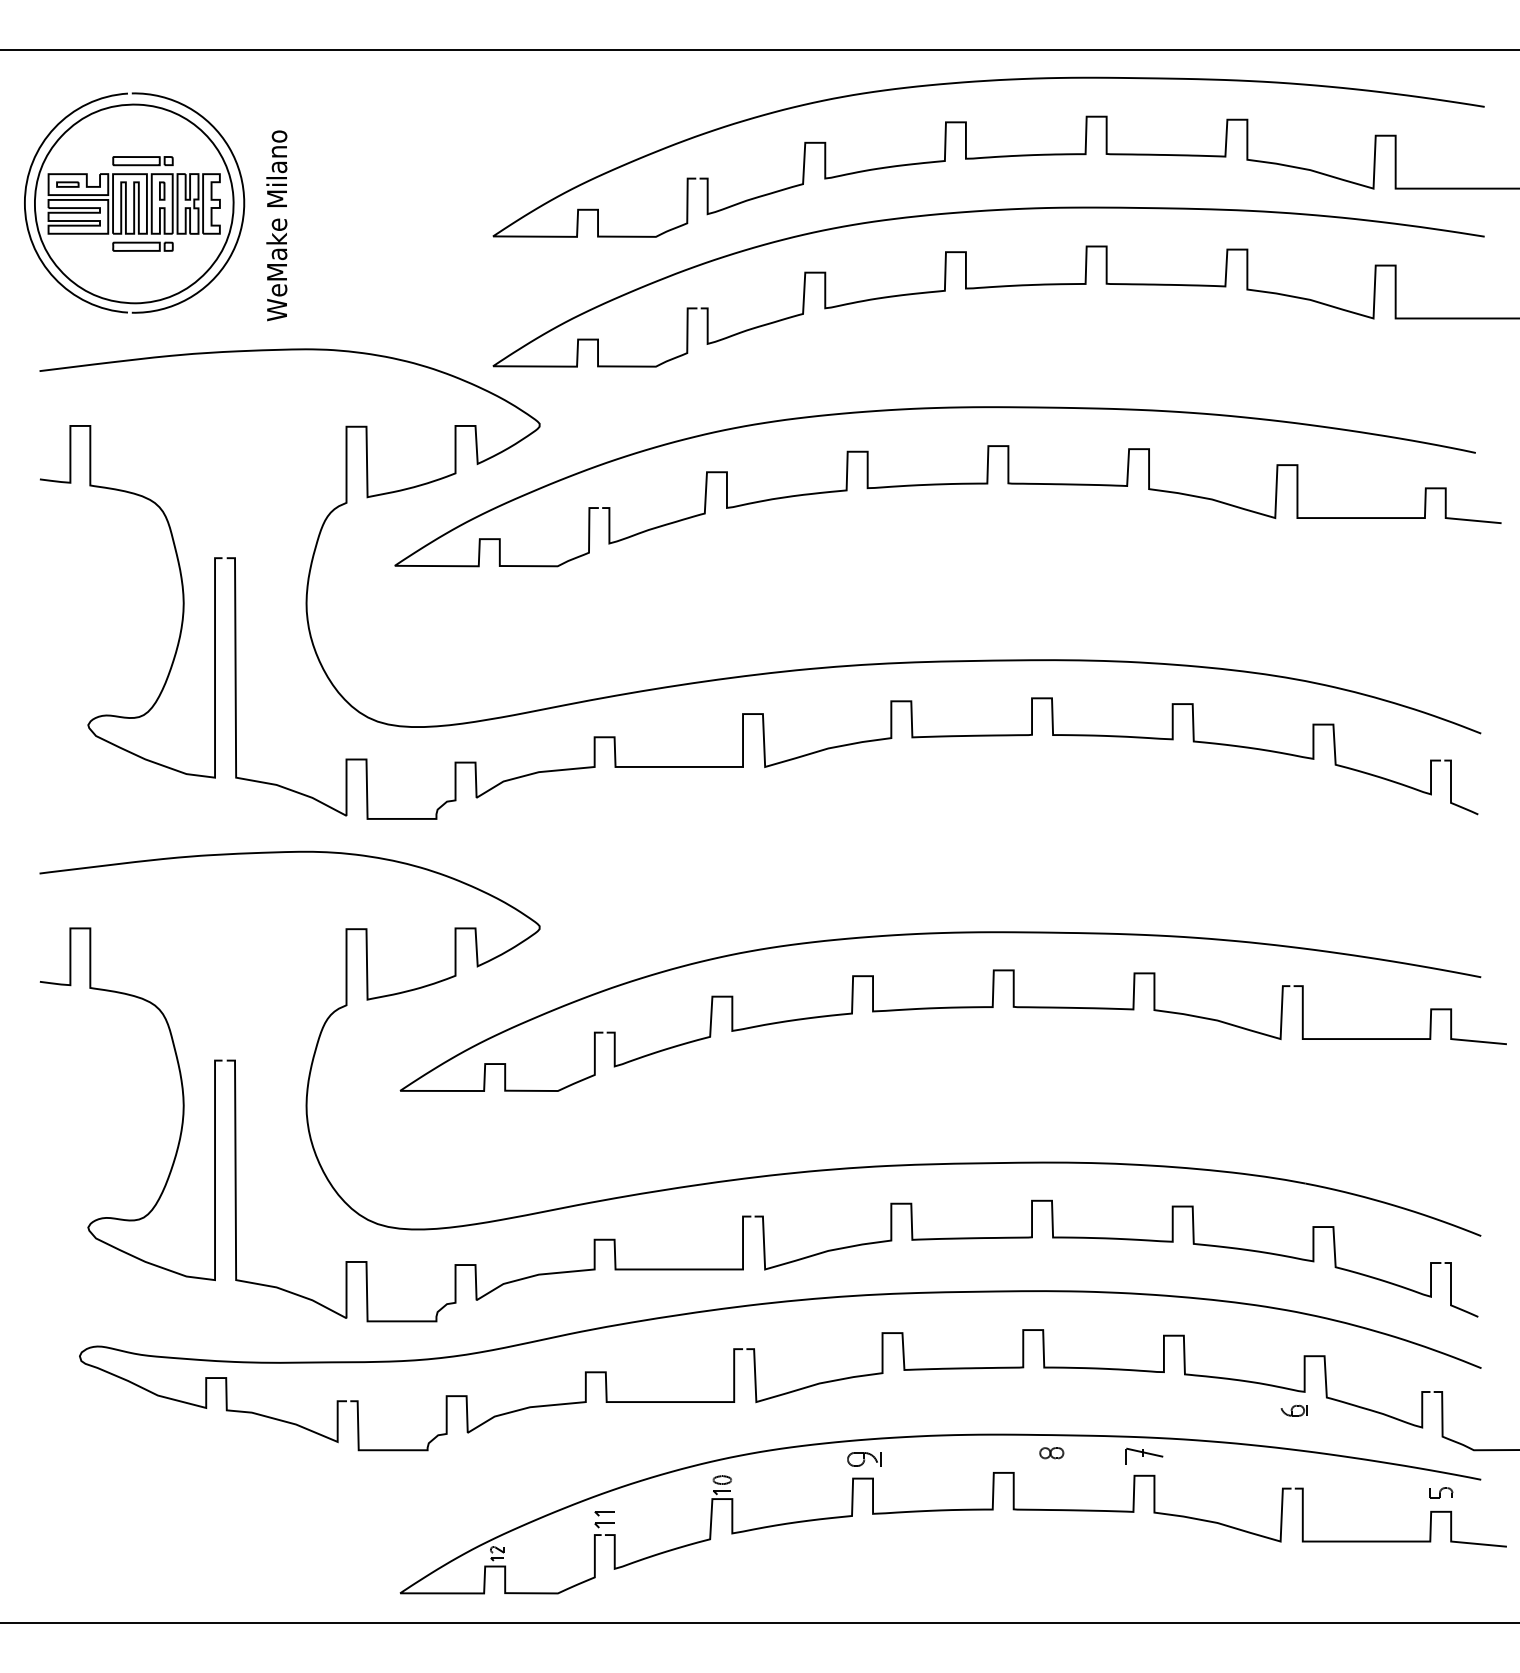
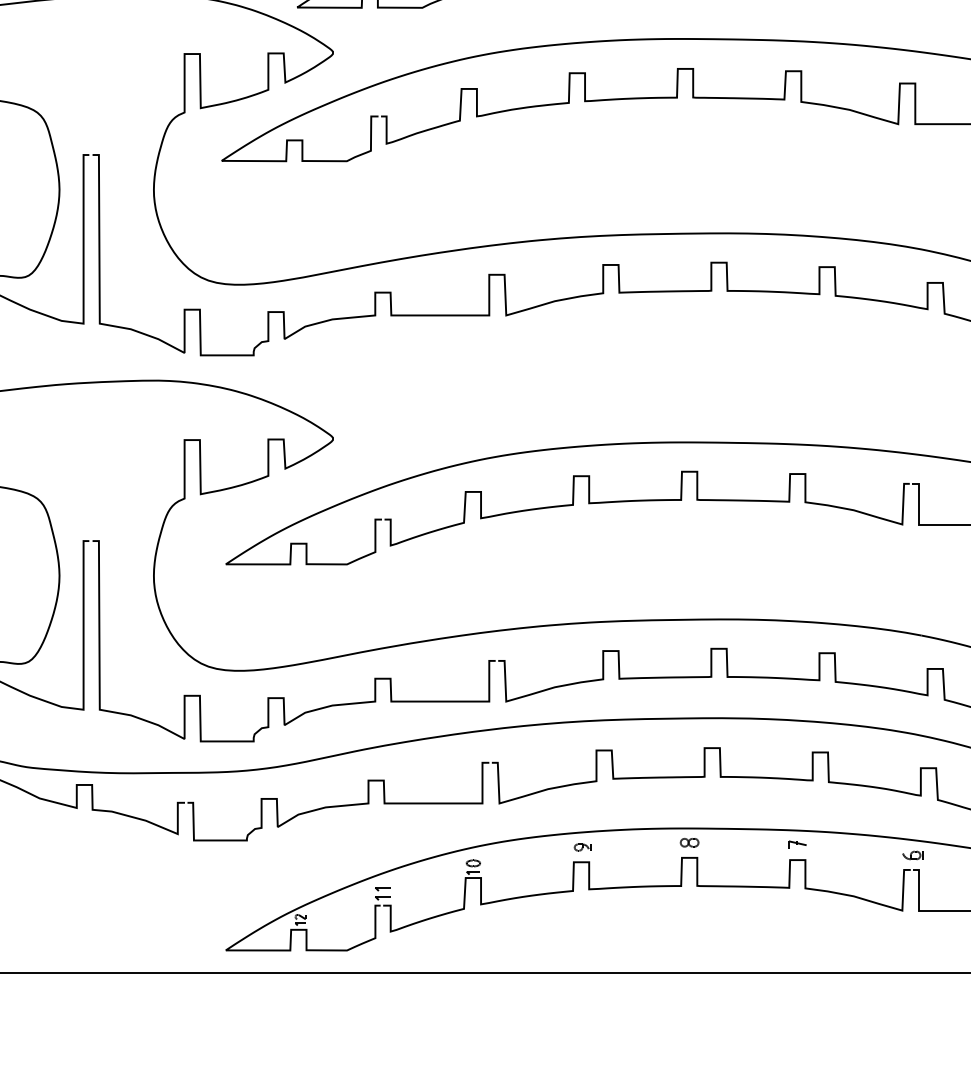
part: (1293, 1410) -> (912, 855), moved
part: (1051, 1453) -> (689, 842), moved
part: (1143, 1455) -> (797, 844), size x0.62
part: (864, 1459) -> (582, 847), size x0.62

